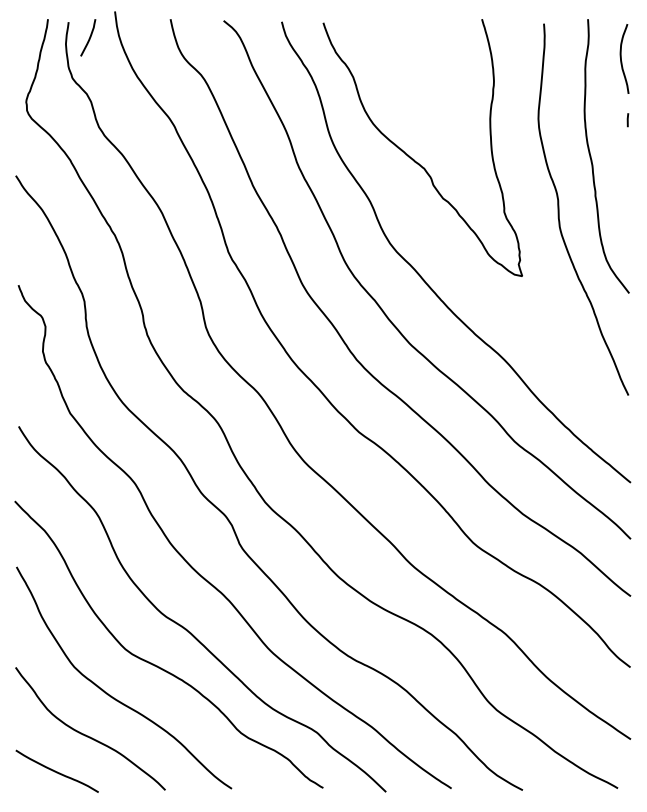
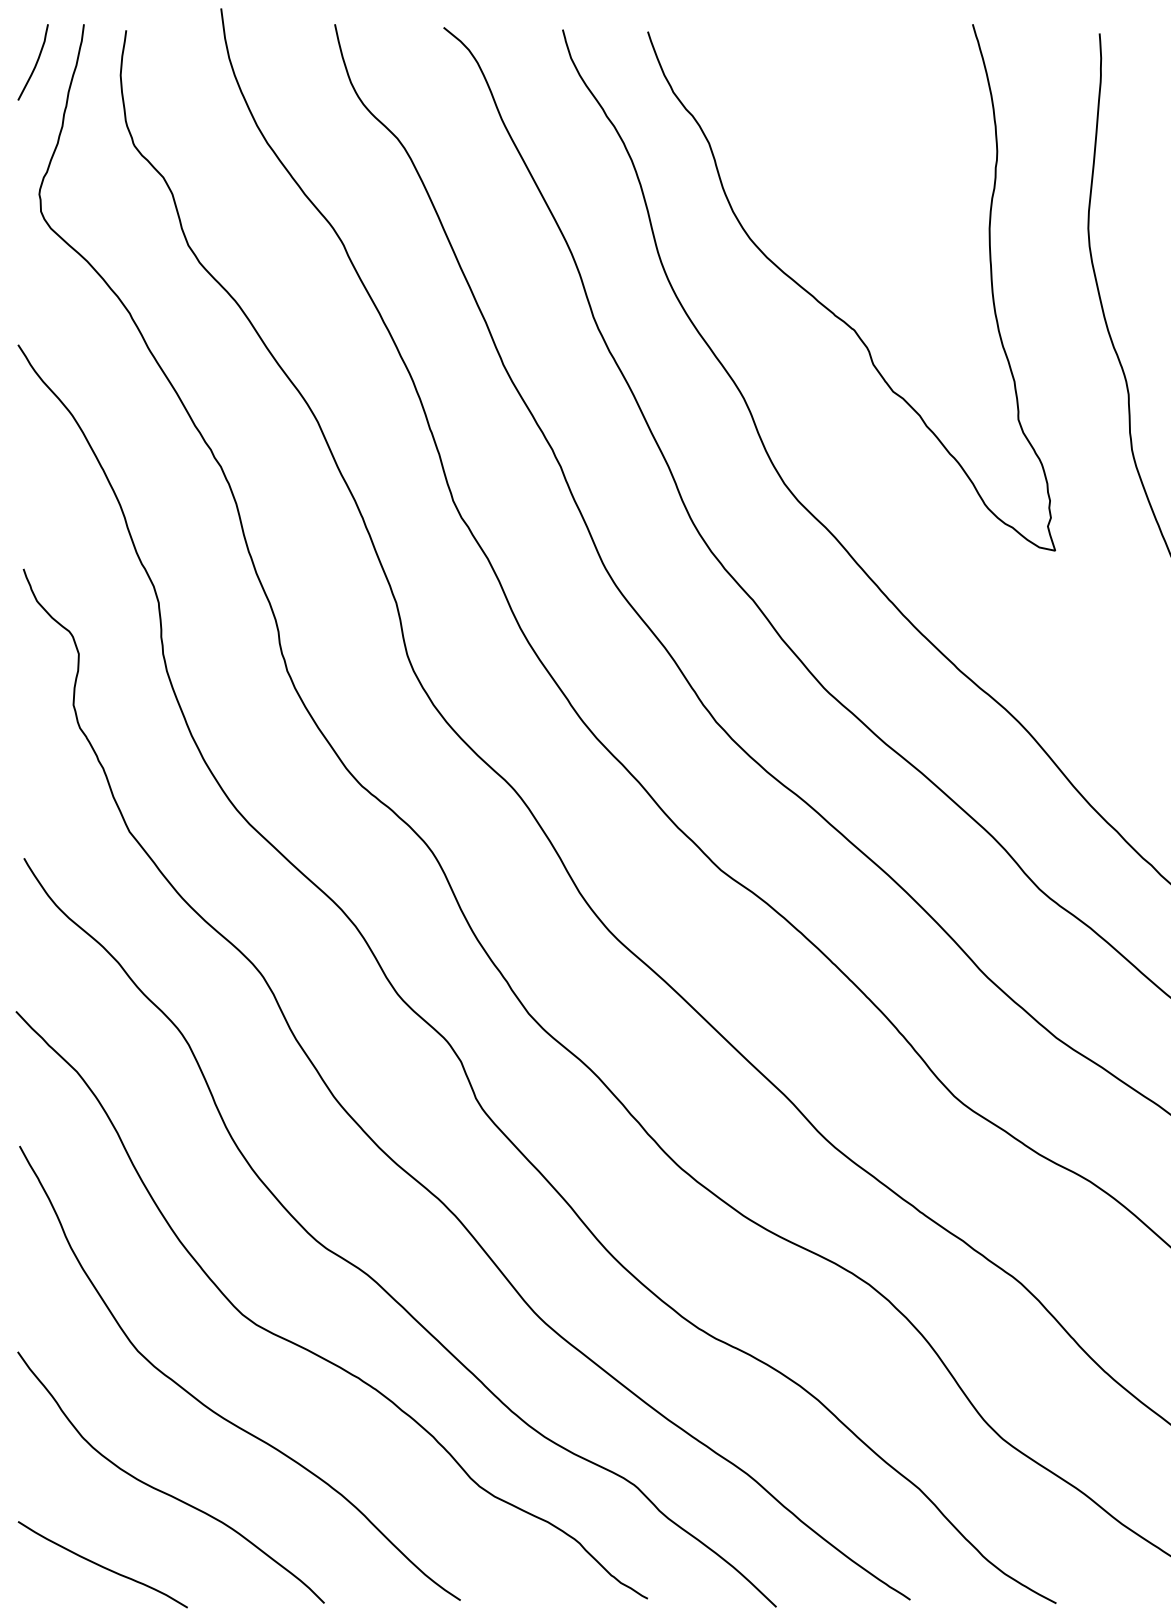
curve: (89, 37) -> (35, 61), moved

